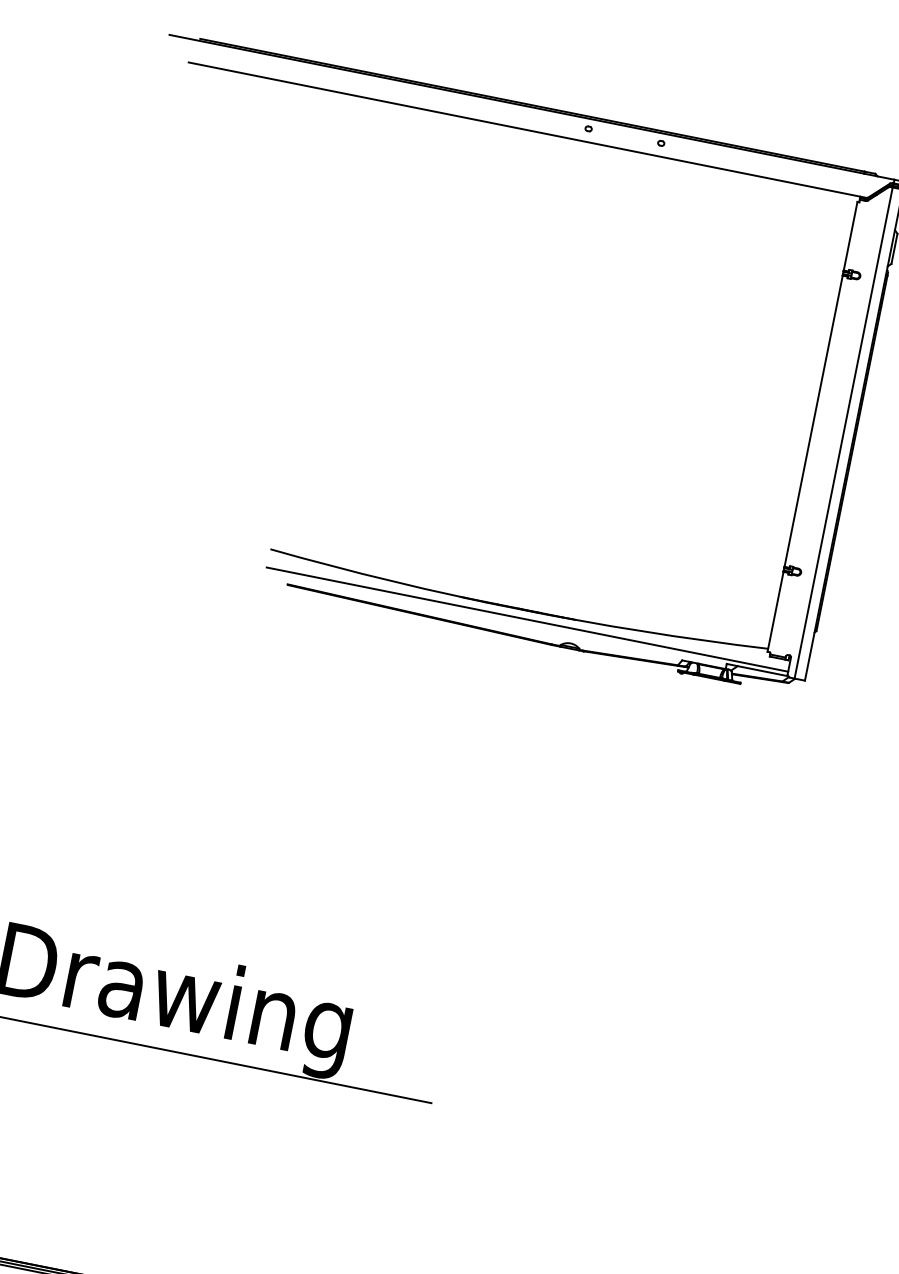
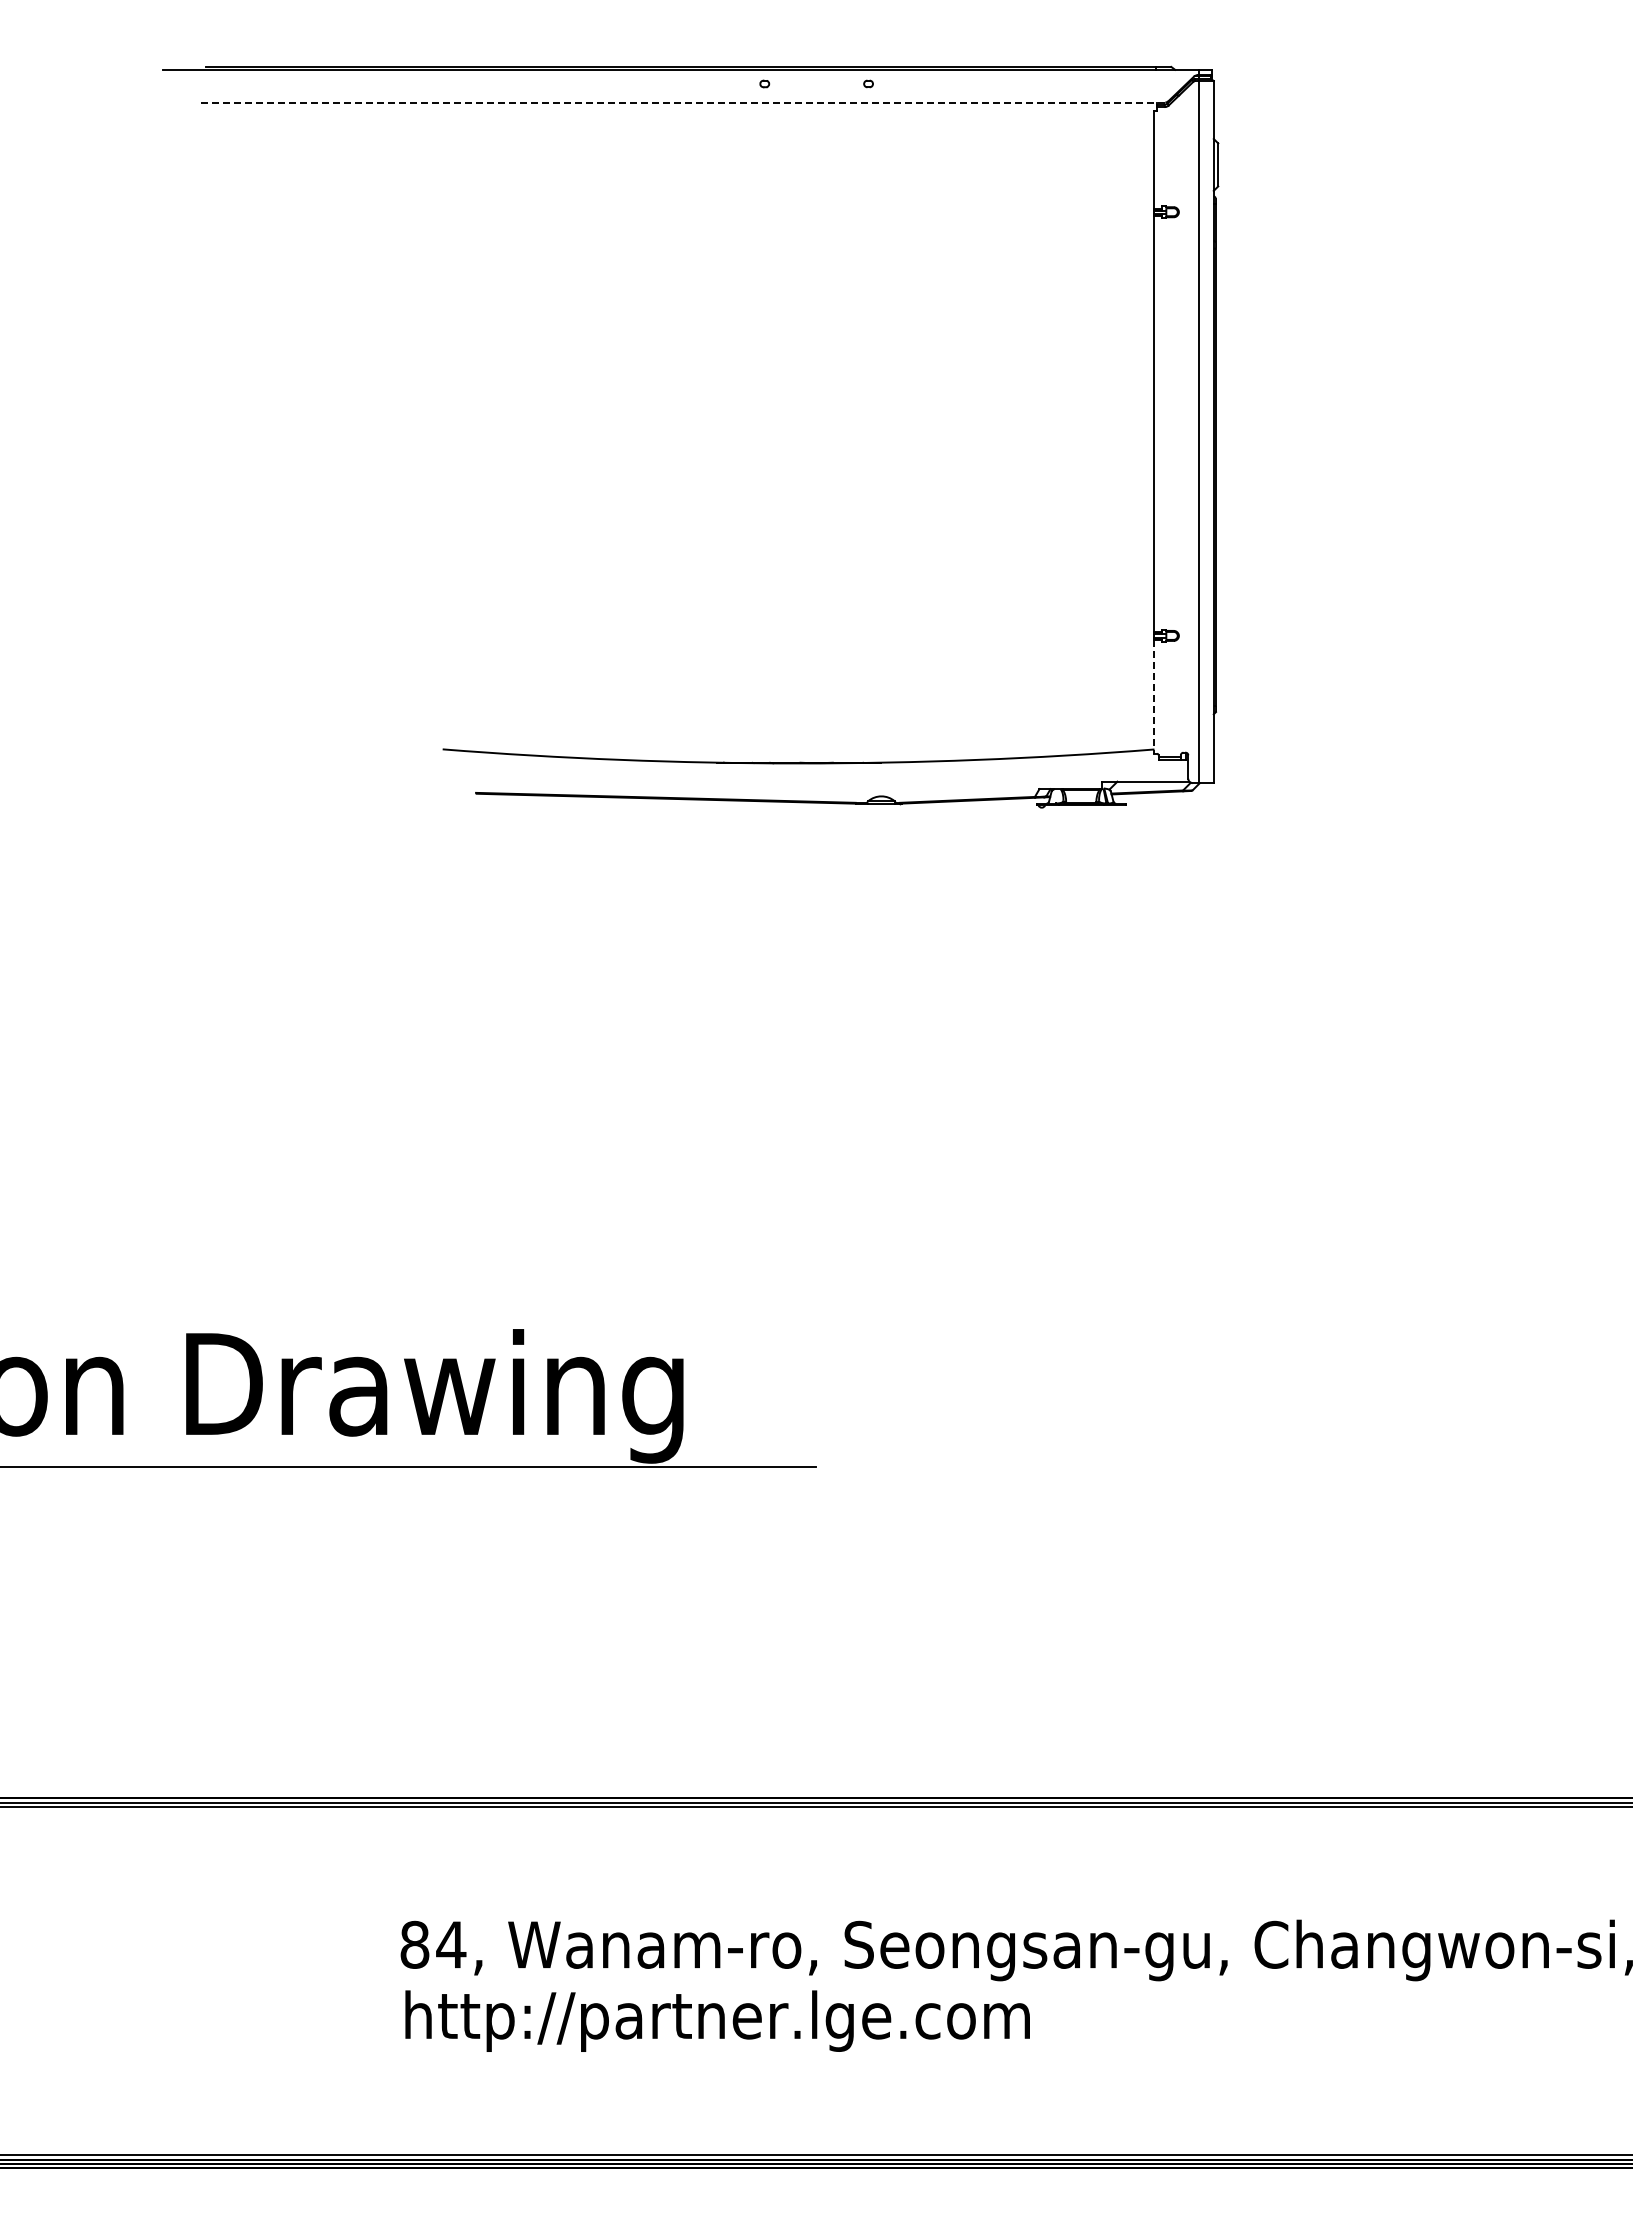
line: (527, 130) -> (680, 102), solid -> dashed
line: (775, 612) -> (1154, 697), solid -> dashed
line: (527, 619) -> (815, 775), removed

